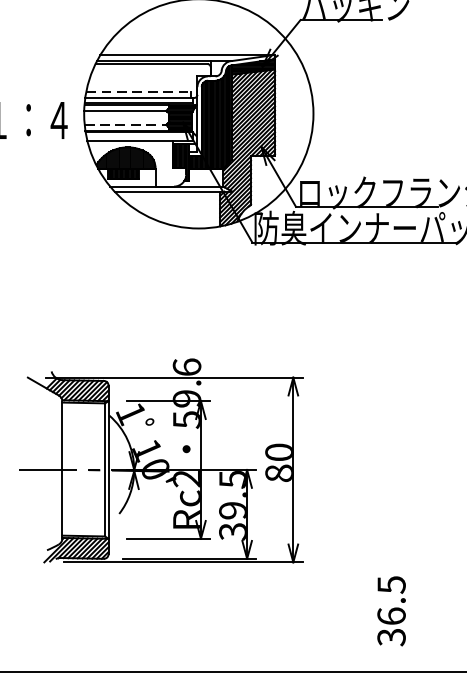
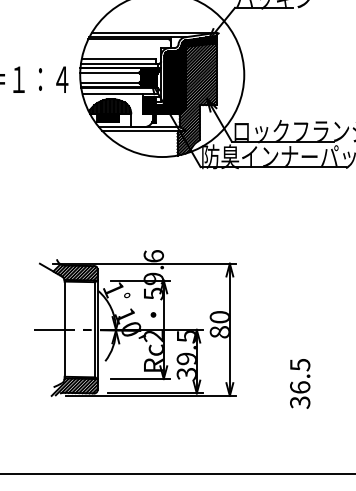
line: (139, 92) -> (119, 59), dashed -> solid
line: (126, 124) -> (110, 82), dashed -> solid
text: (392, 610) -> (300, 383), moved

